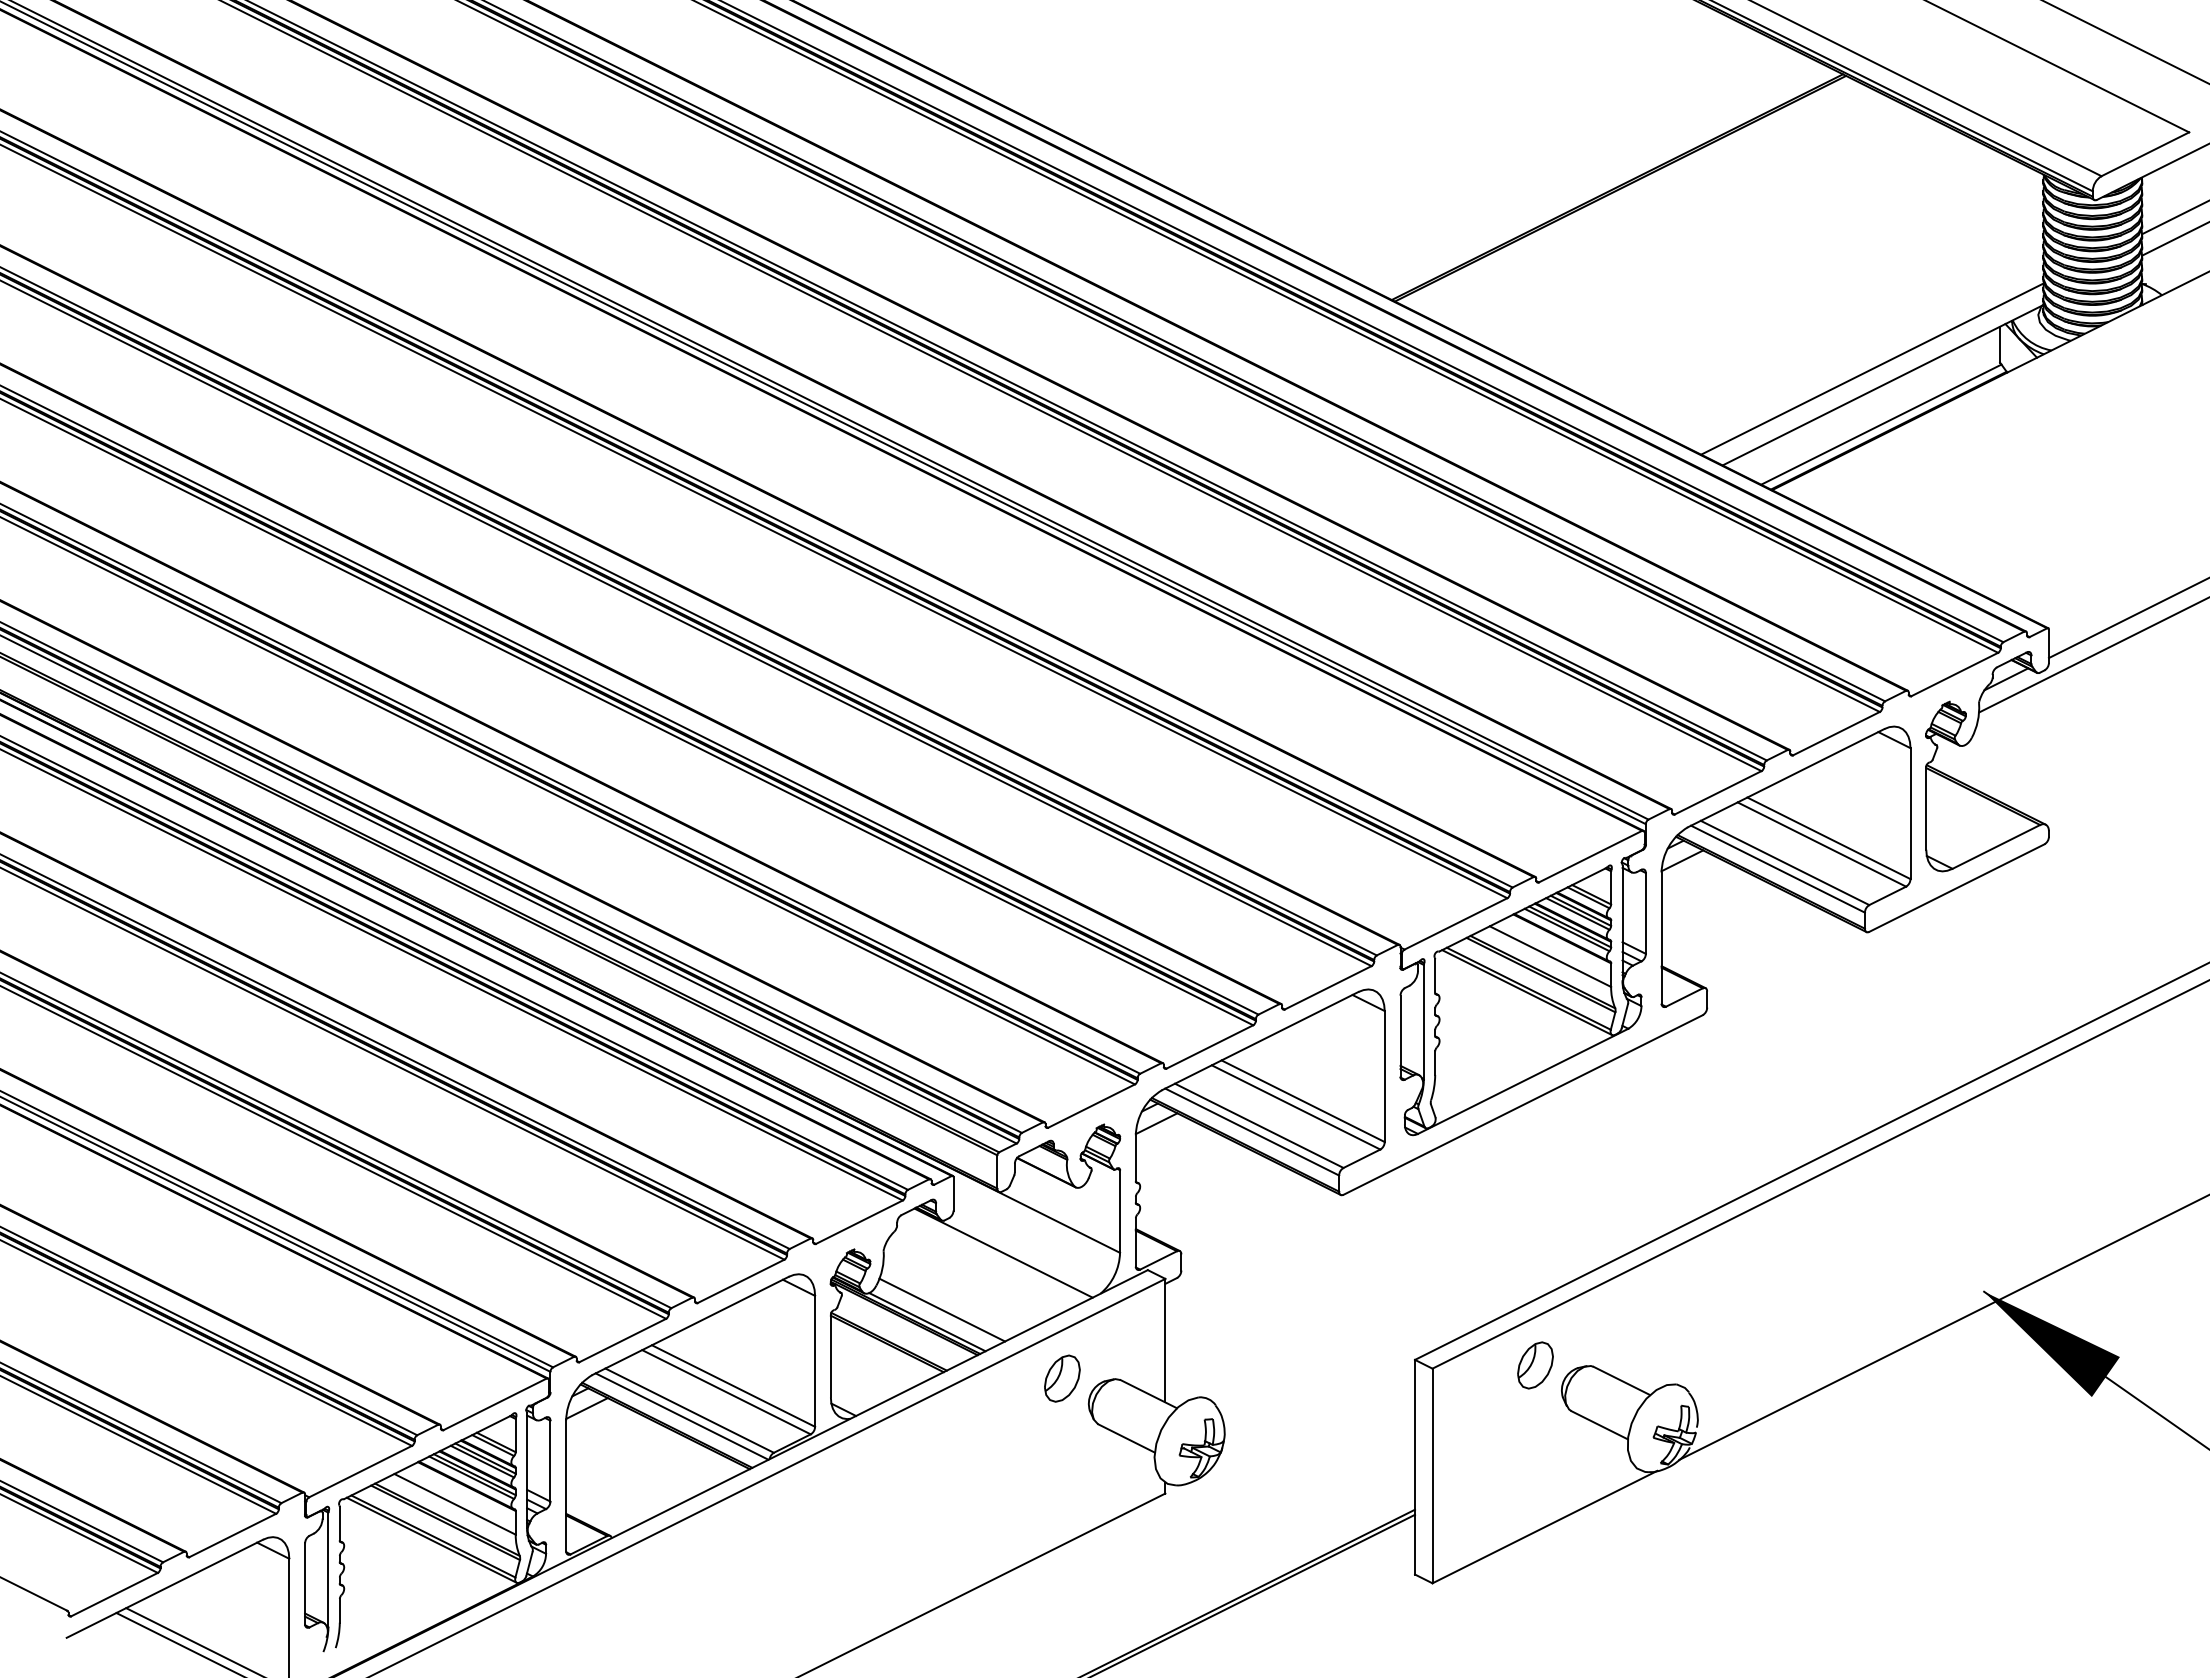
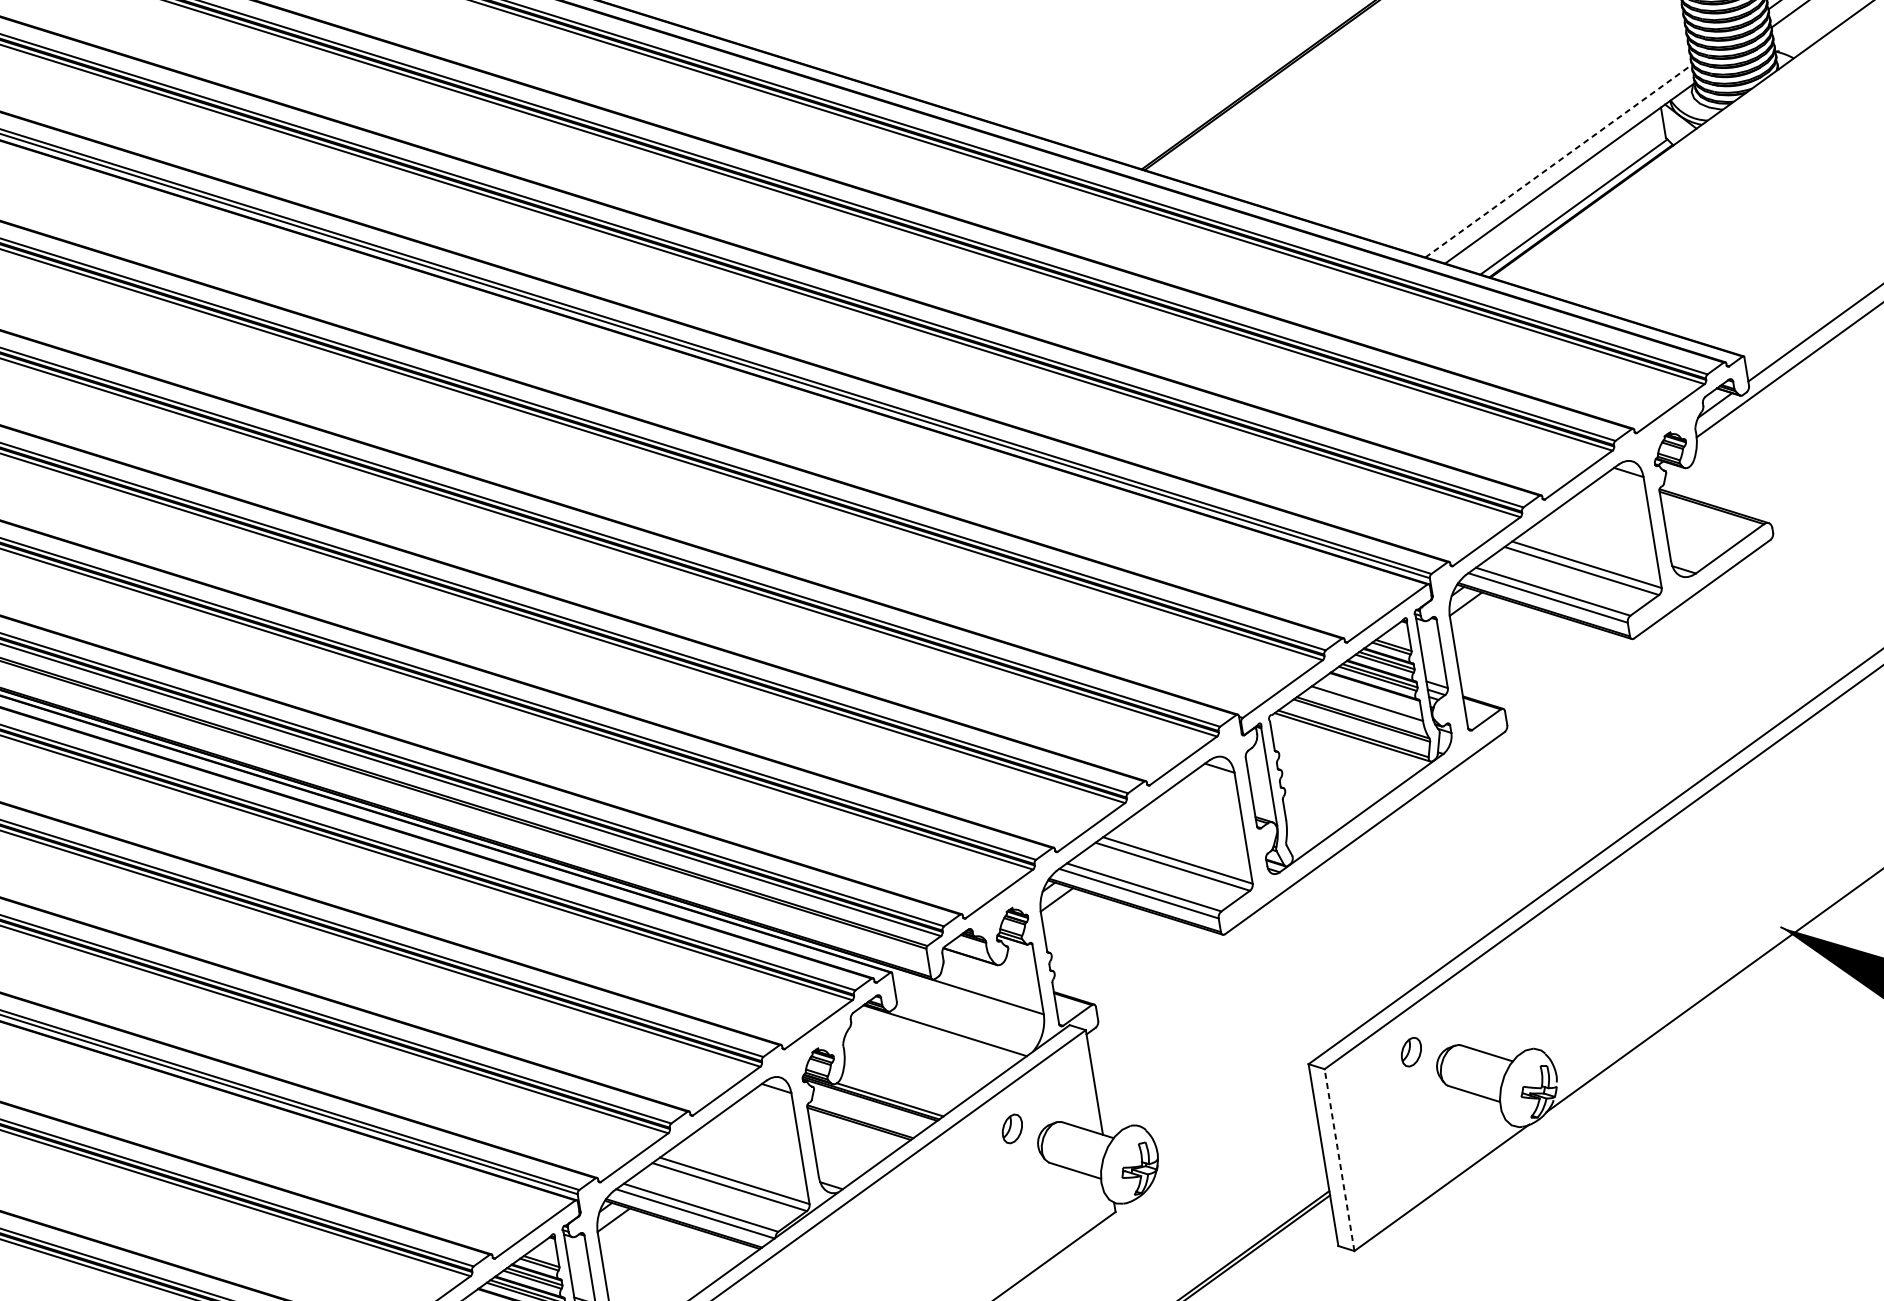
line: (1872, 369) -> (1558, 161), solid -> dashed
line: (942, 1309) -> (901, 1087), removed
part: (1535, 1365) -> (1411, 1052), size x0.7
part: (1062, 1378) -> (1012, 1128), size x0.7
line: (1432, 1475) -> (1339, 1159), solid -> dashed

